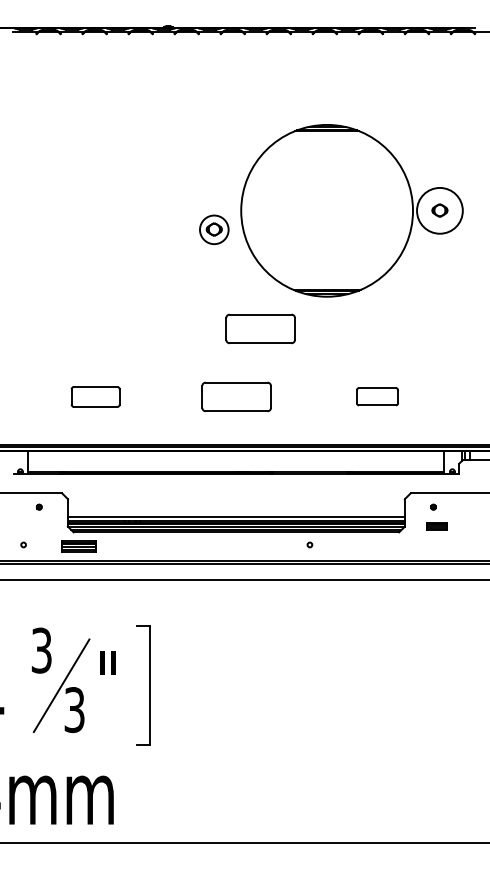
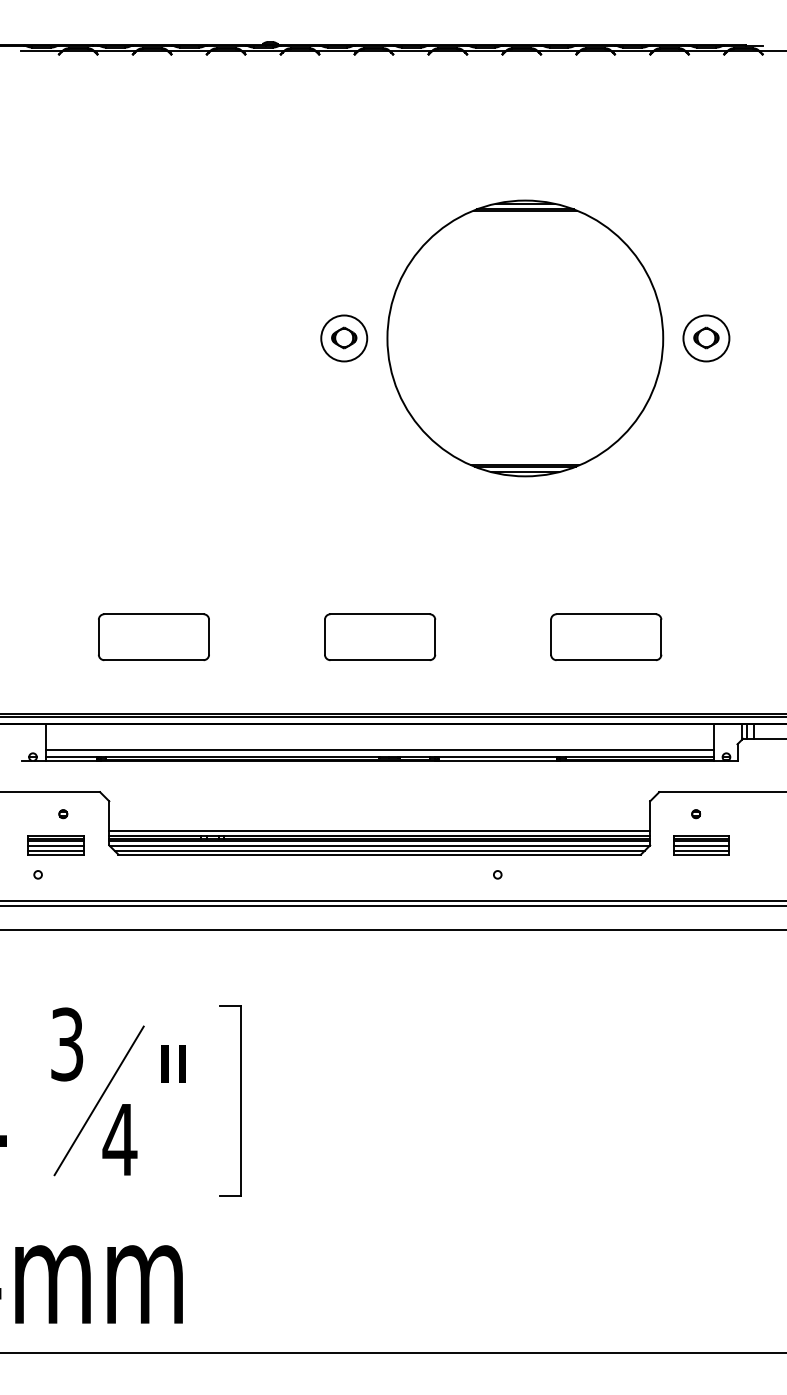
circle: (439, 210) -> (705, 337), size x0.62
part: (214, 229) -> (344, 337), moved
part: (260, 328) -> (418, 527), removed
part: (95, 396) -> (153, 636), size x1.43
part: (377, 396) -> (606, 636), size x1.67
line: (236, 467) -> (379, 750), added
part: (436, 526) -> (700, 845), size x1.67
part: (78, 546) -> (55, 845), moved
text: (74, 710) -> (119, 1140), 3 -> 4

